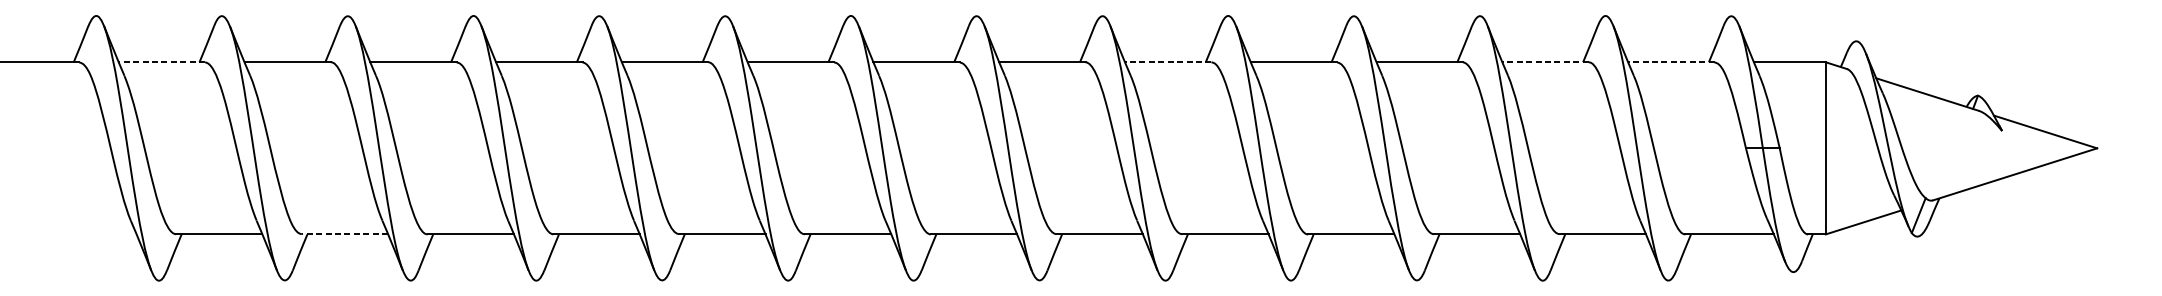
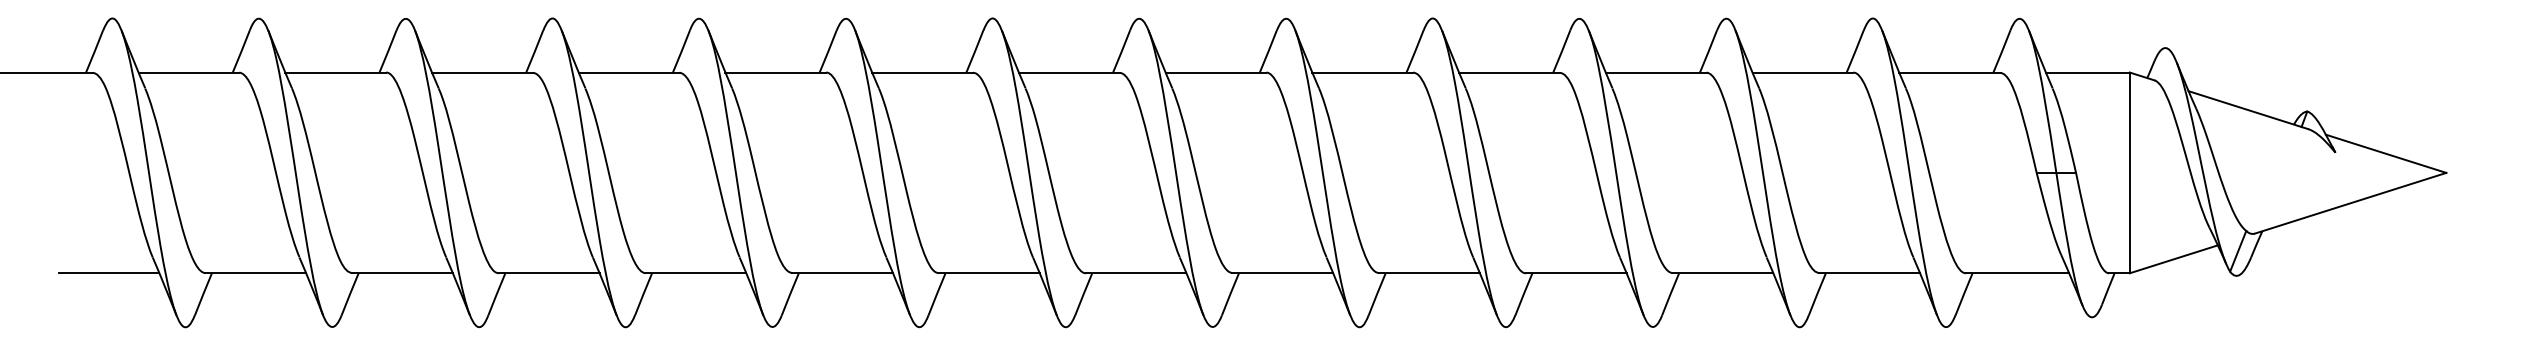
line: (161, 62) -> (188, 72), dashed -> solid
line: (1168, 62) -> (1362, 72), dashed -> solid
line: (1545, 62) -> (1802, 72), dashed -> solid
line: (1671, 62) -> (1949, 72), dashed -> solid
line: (92, 234) -> (108, 273), added
line: (344, 234) -> (401, 273), dashed -> solid

